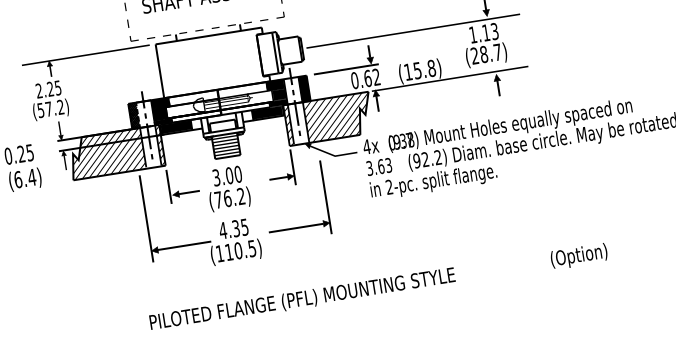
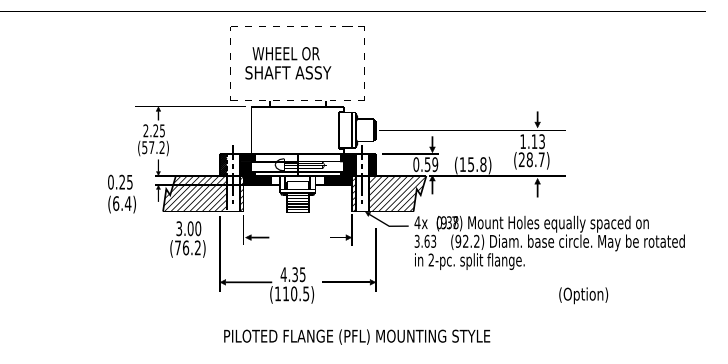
text: (372, 77) -> (431, 164), 0.62 -> 0.59
text: (227, 188) -> (187, 239), moved
text: (579, 256) -> (583, 295), moved
text: (302, 298) -> (357, 336), moved

